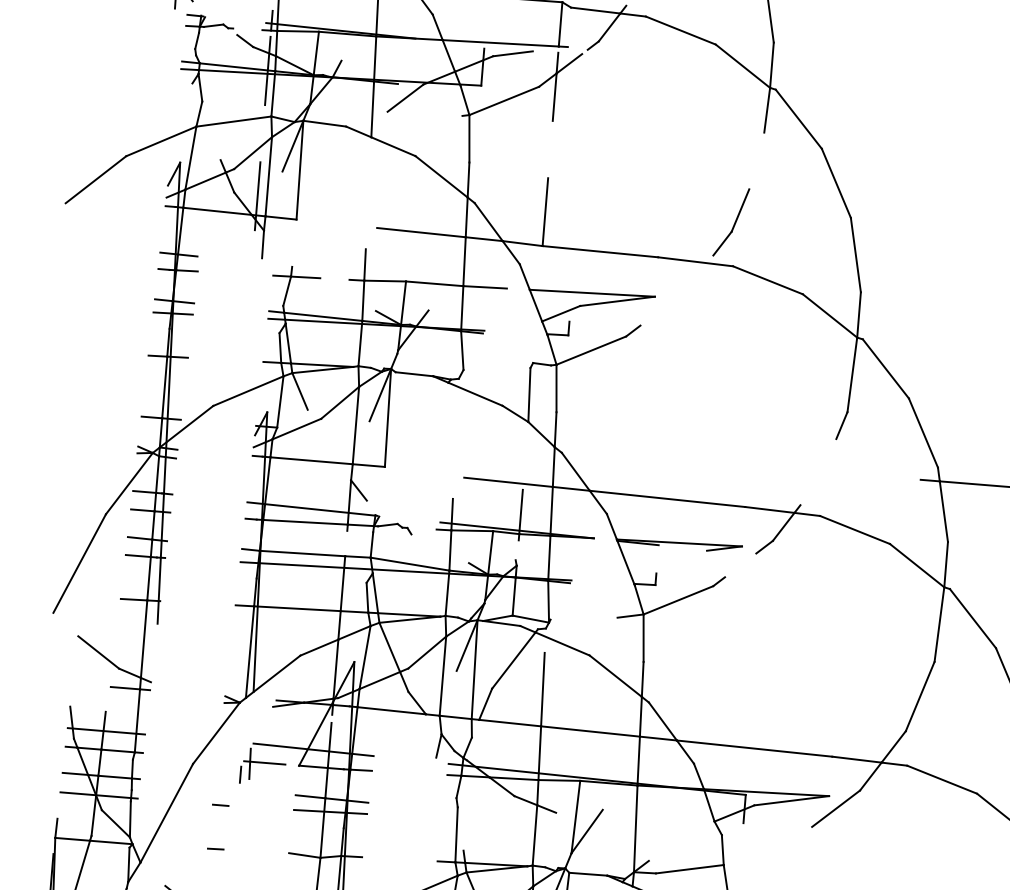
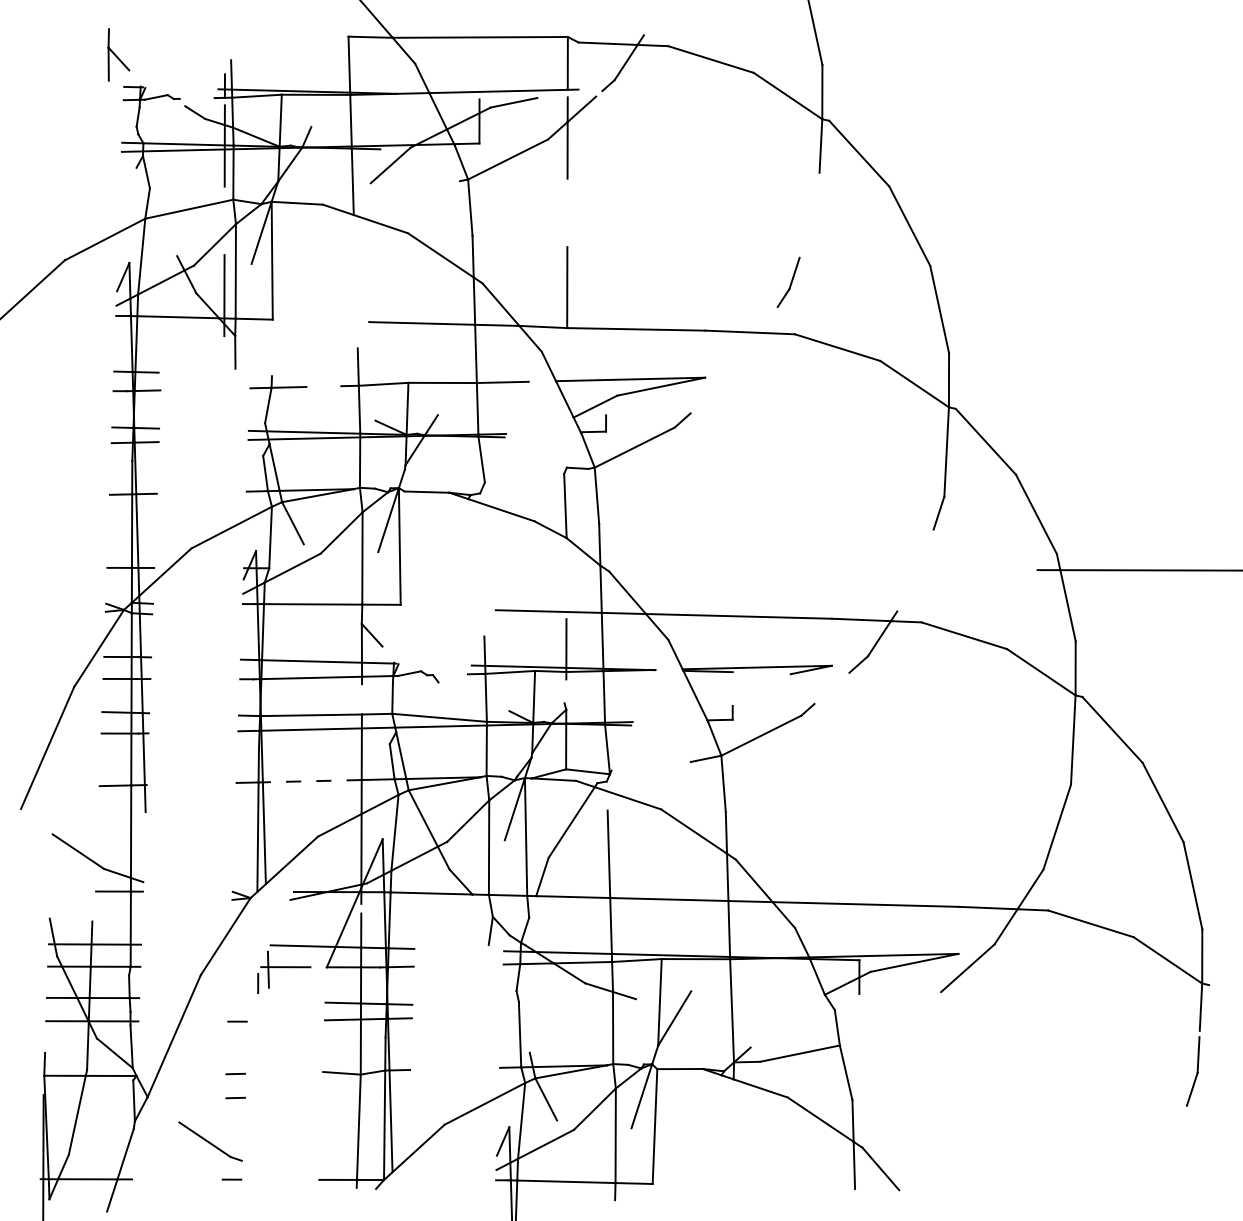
part: (731, 222) -> (788, 282), size x0.6
line: (297, 608) -> (310, 781), solid -> dashed
line: (214, 868) -> (235, 1097), added

